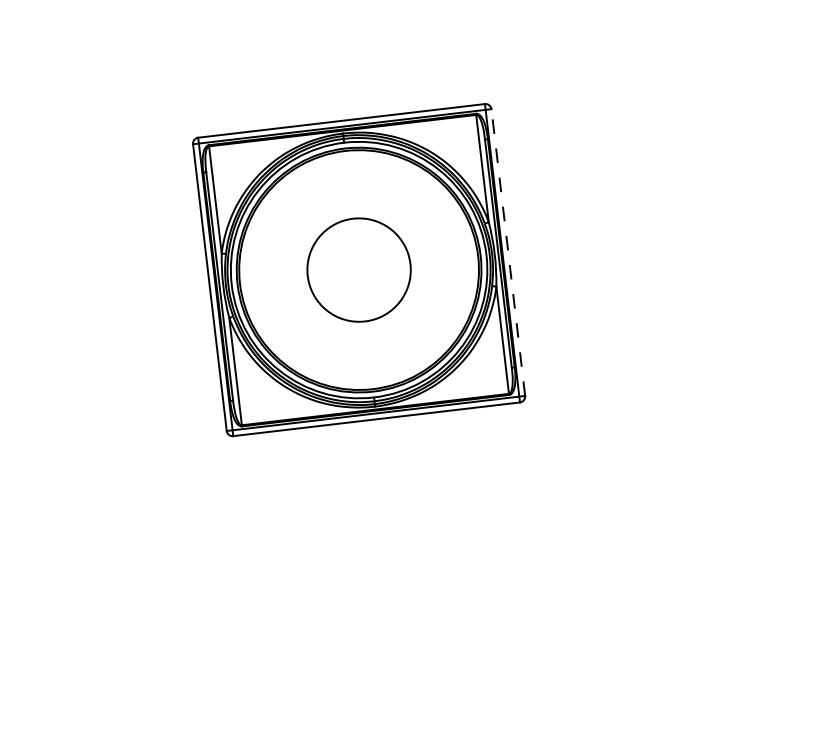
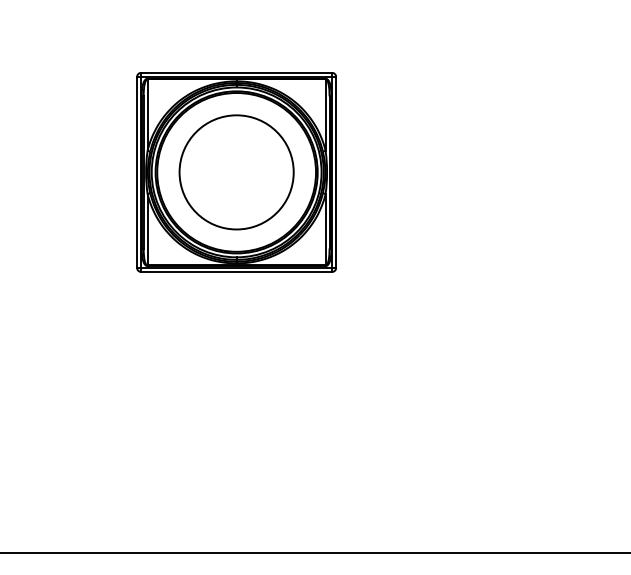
line: (508, 252) -> (336, 172), dashed -> solid
circle: (358, 270) -> (236, 172), size x1.67

